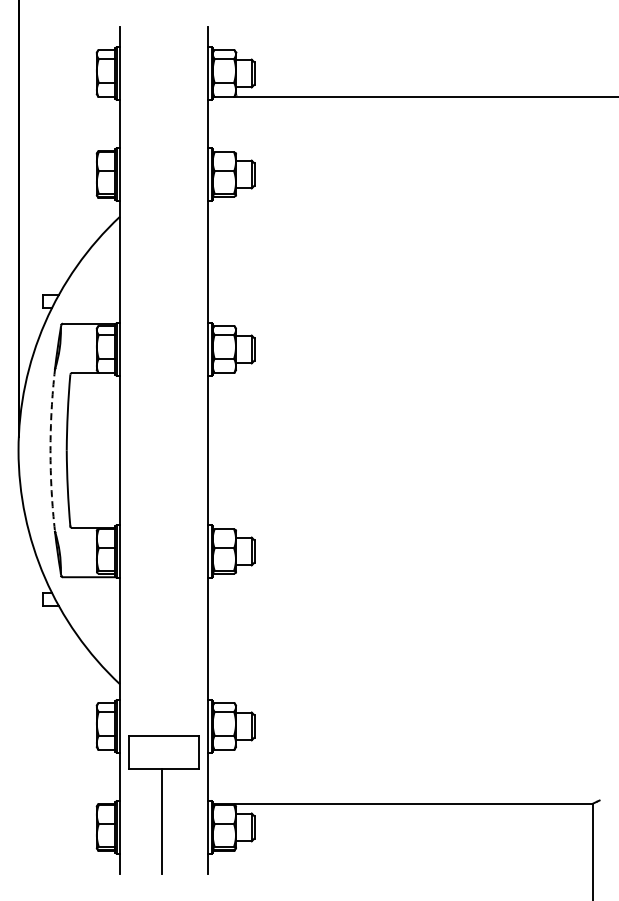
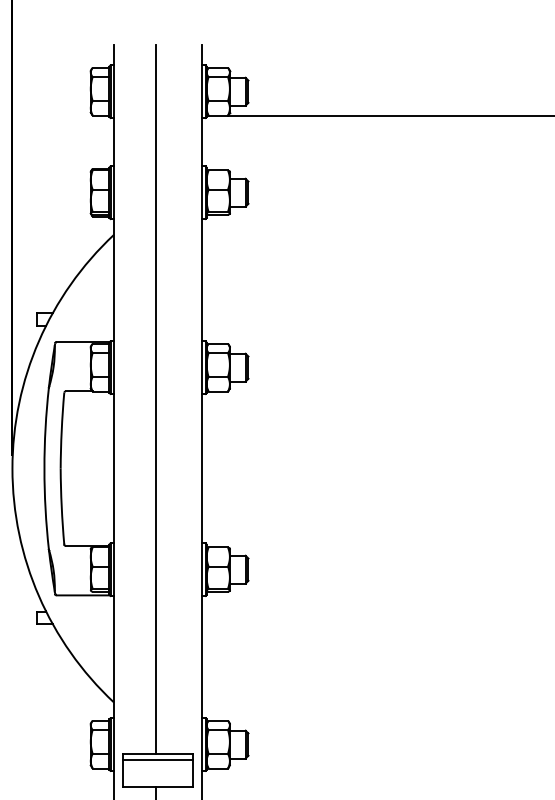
line: (161, 381) -> (155, 399), added
arc: (50, 450) -> (44, 468), dashed -> solid
line: (163, 741) -> (157, 759), added

